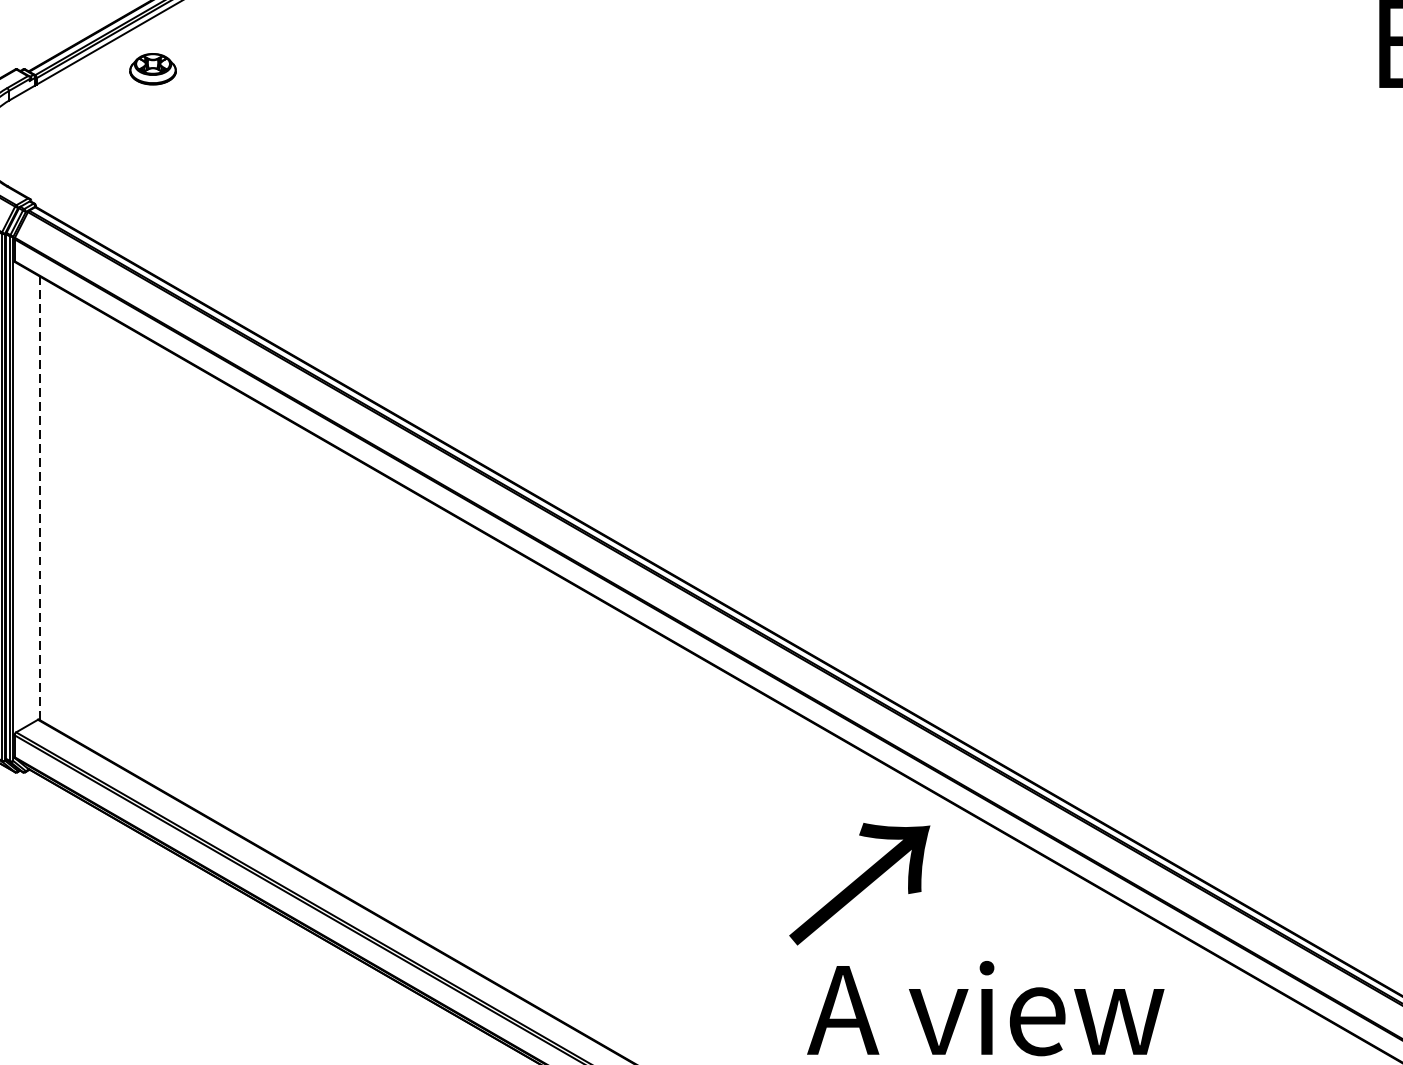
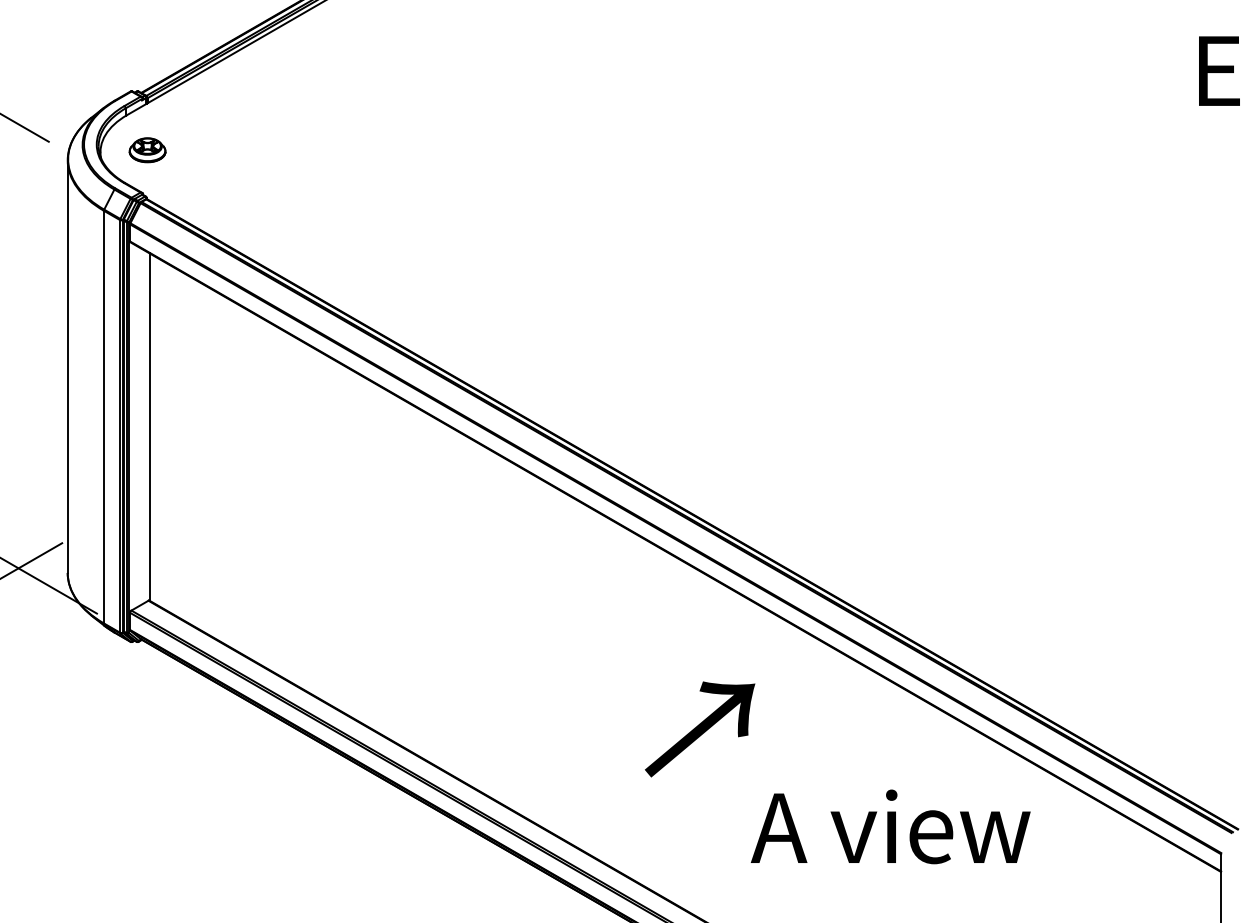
part: (152, 69) -> (147, 150), moved
line: (39, 498) -> (149, 427), dashed -> solid
text: (860, 884) -> (700, 729), moved

